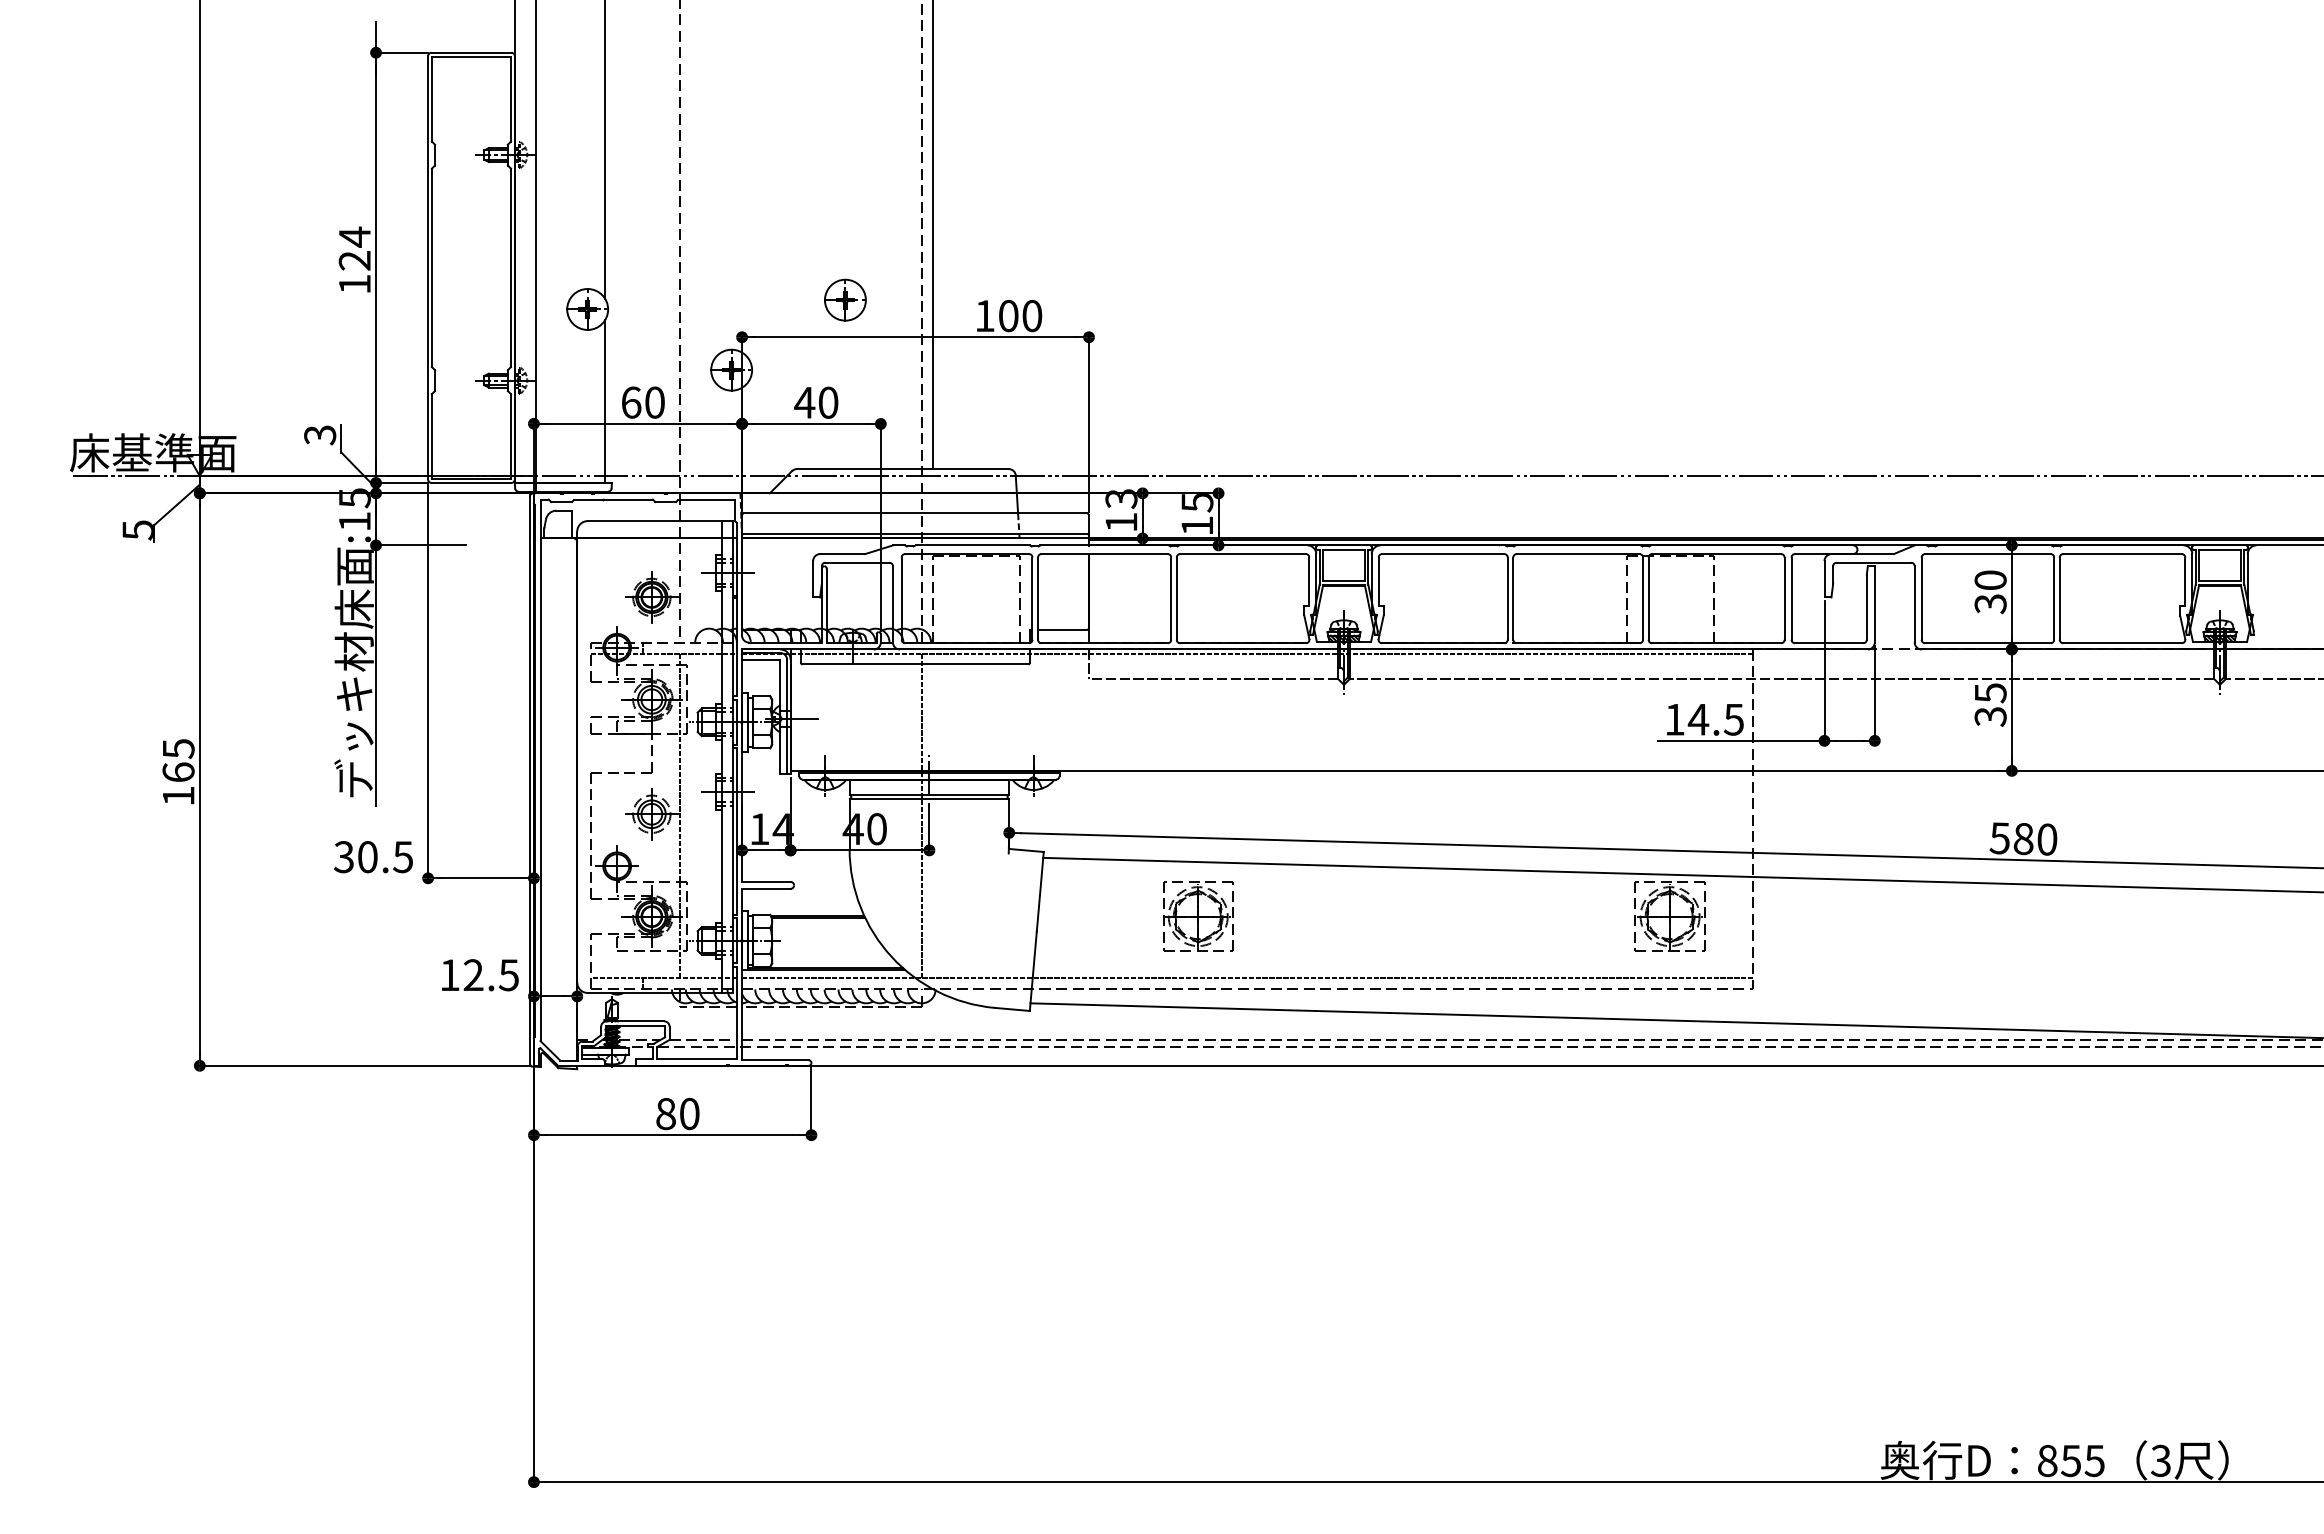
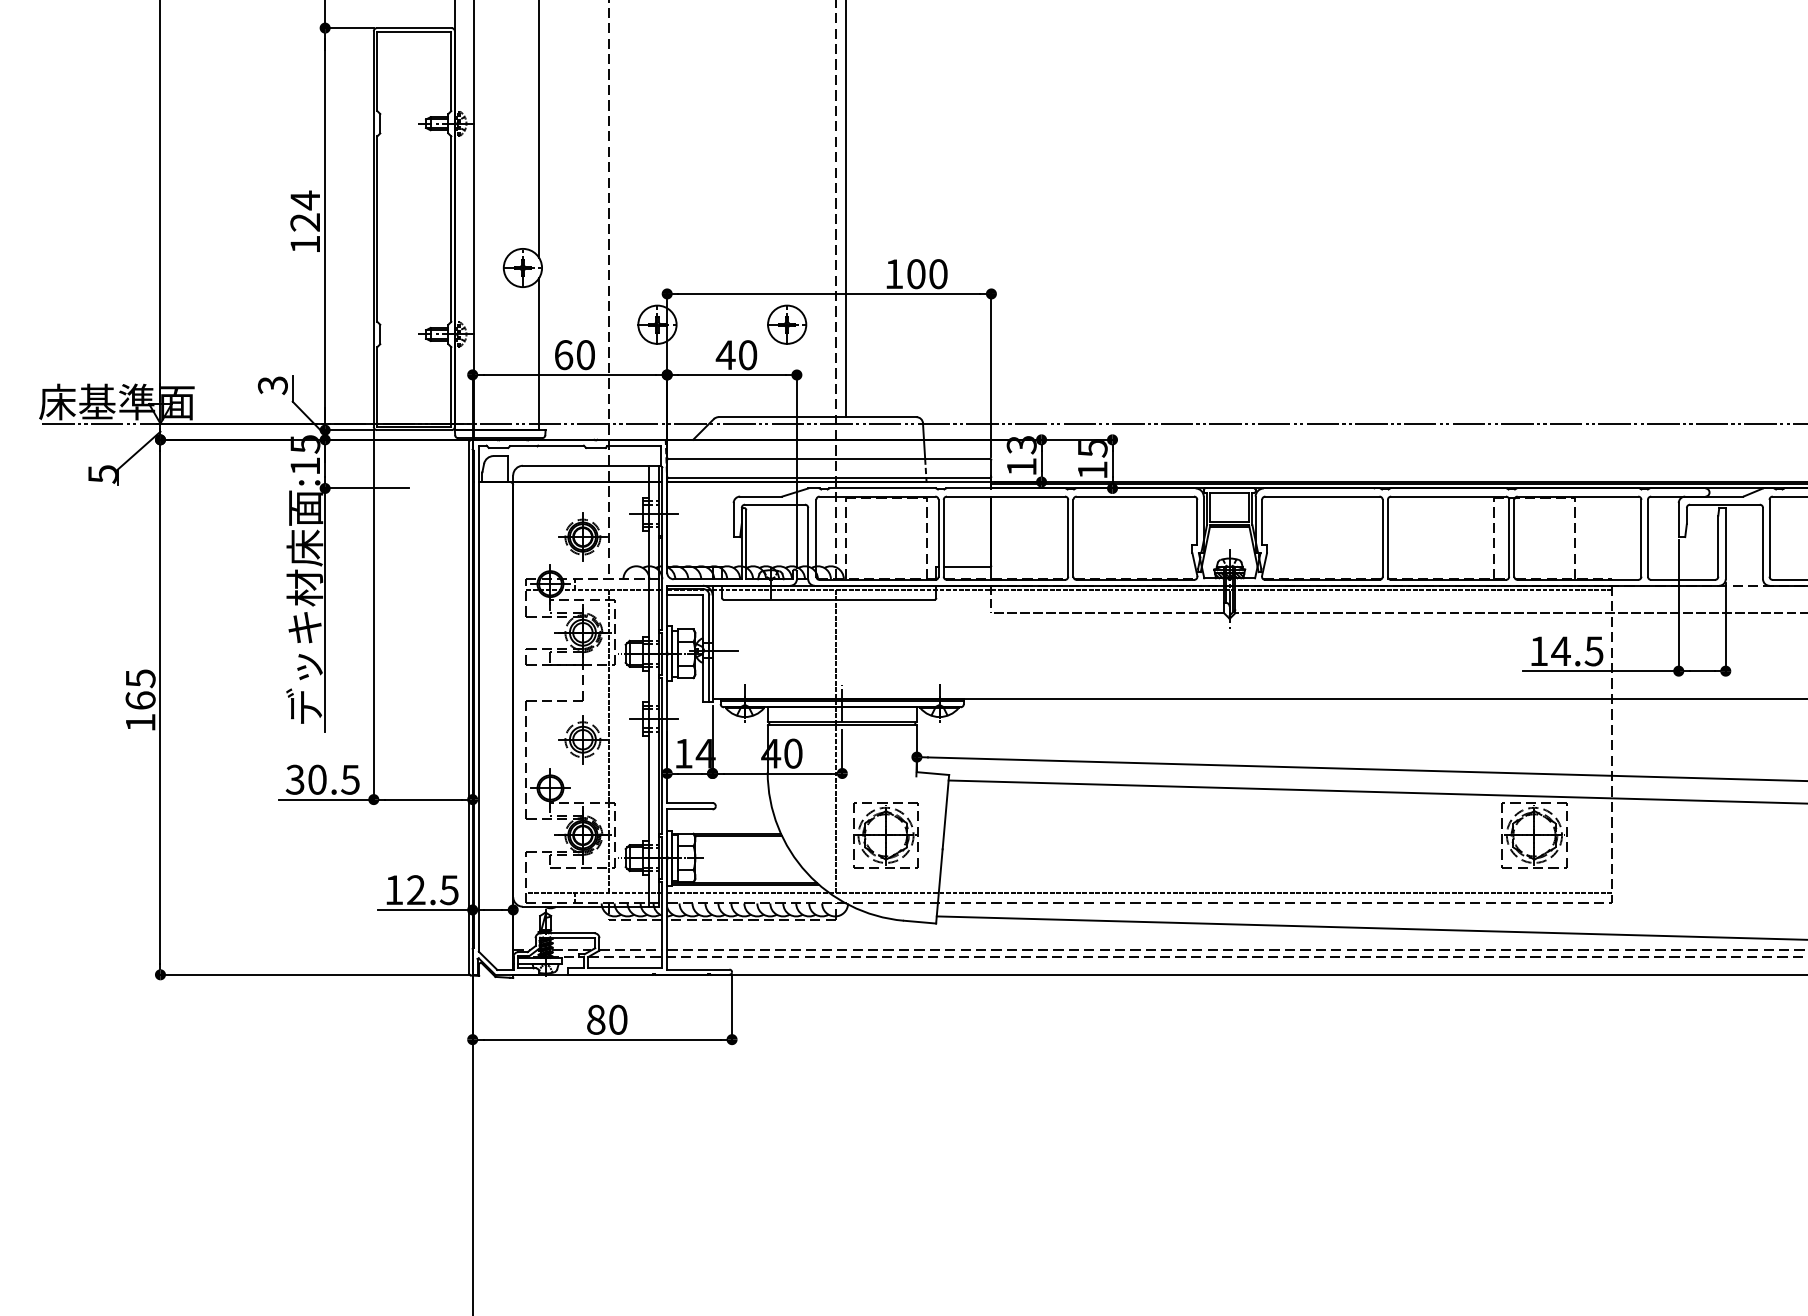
part: (845, 299) -> (787, 324), moved
line: (377, 878) -> (326, 799), added
part: (1198, 916) -> (886, 835), moved
line: (482, 996) -> (424, 910), added

